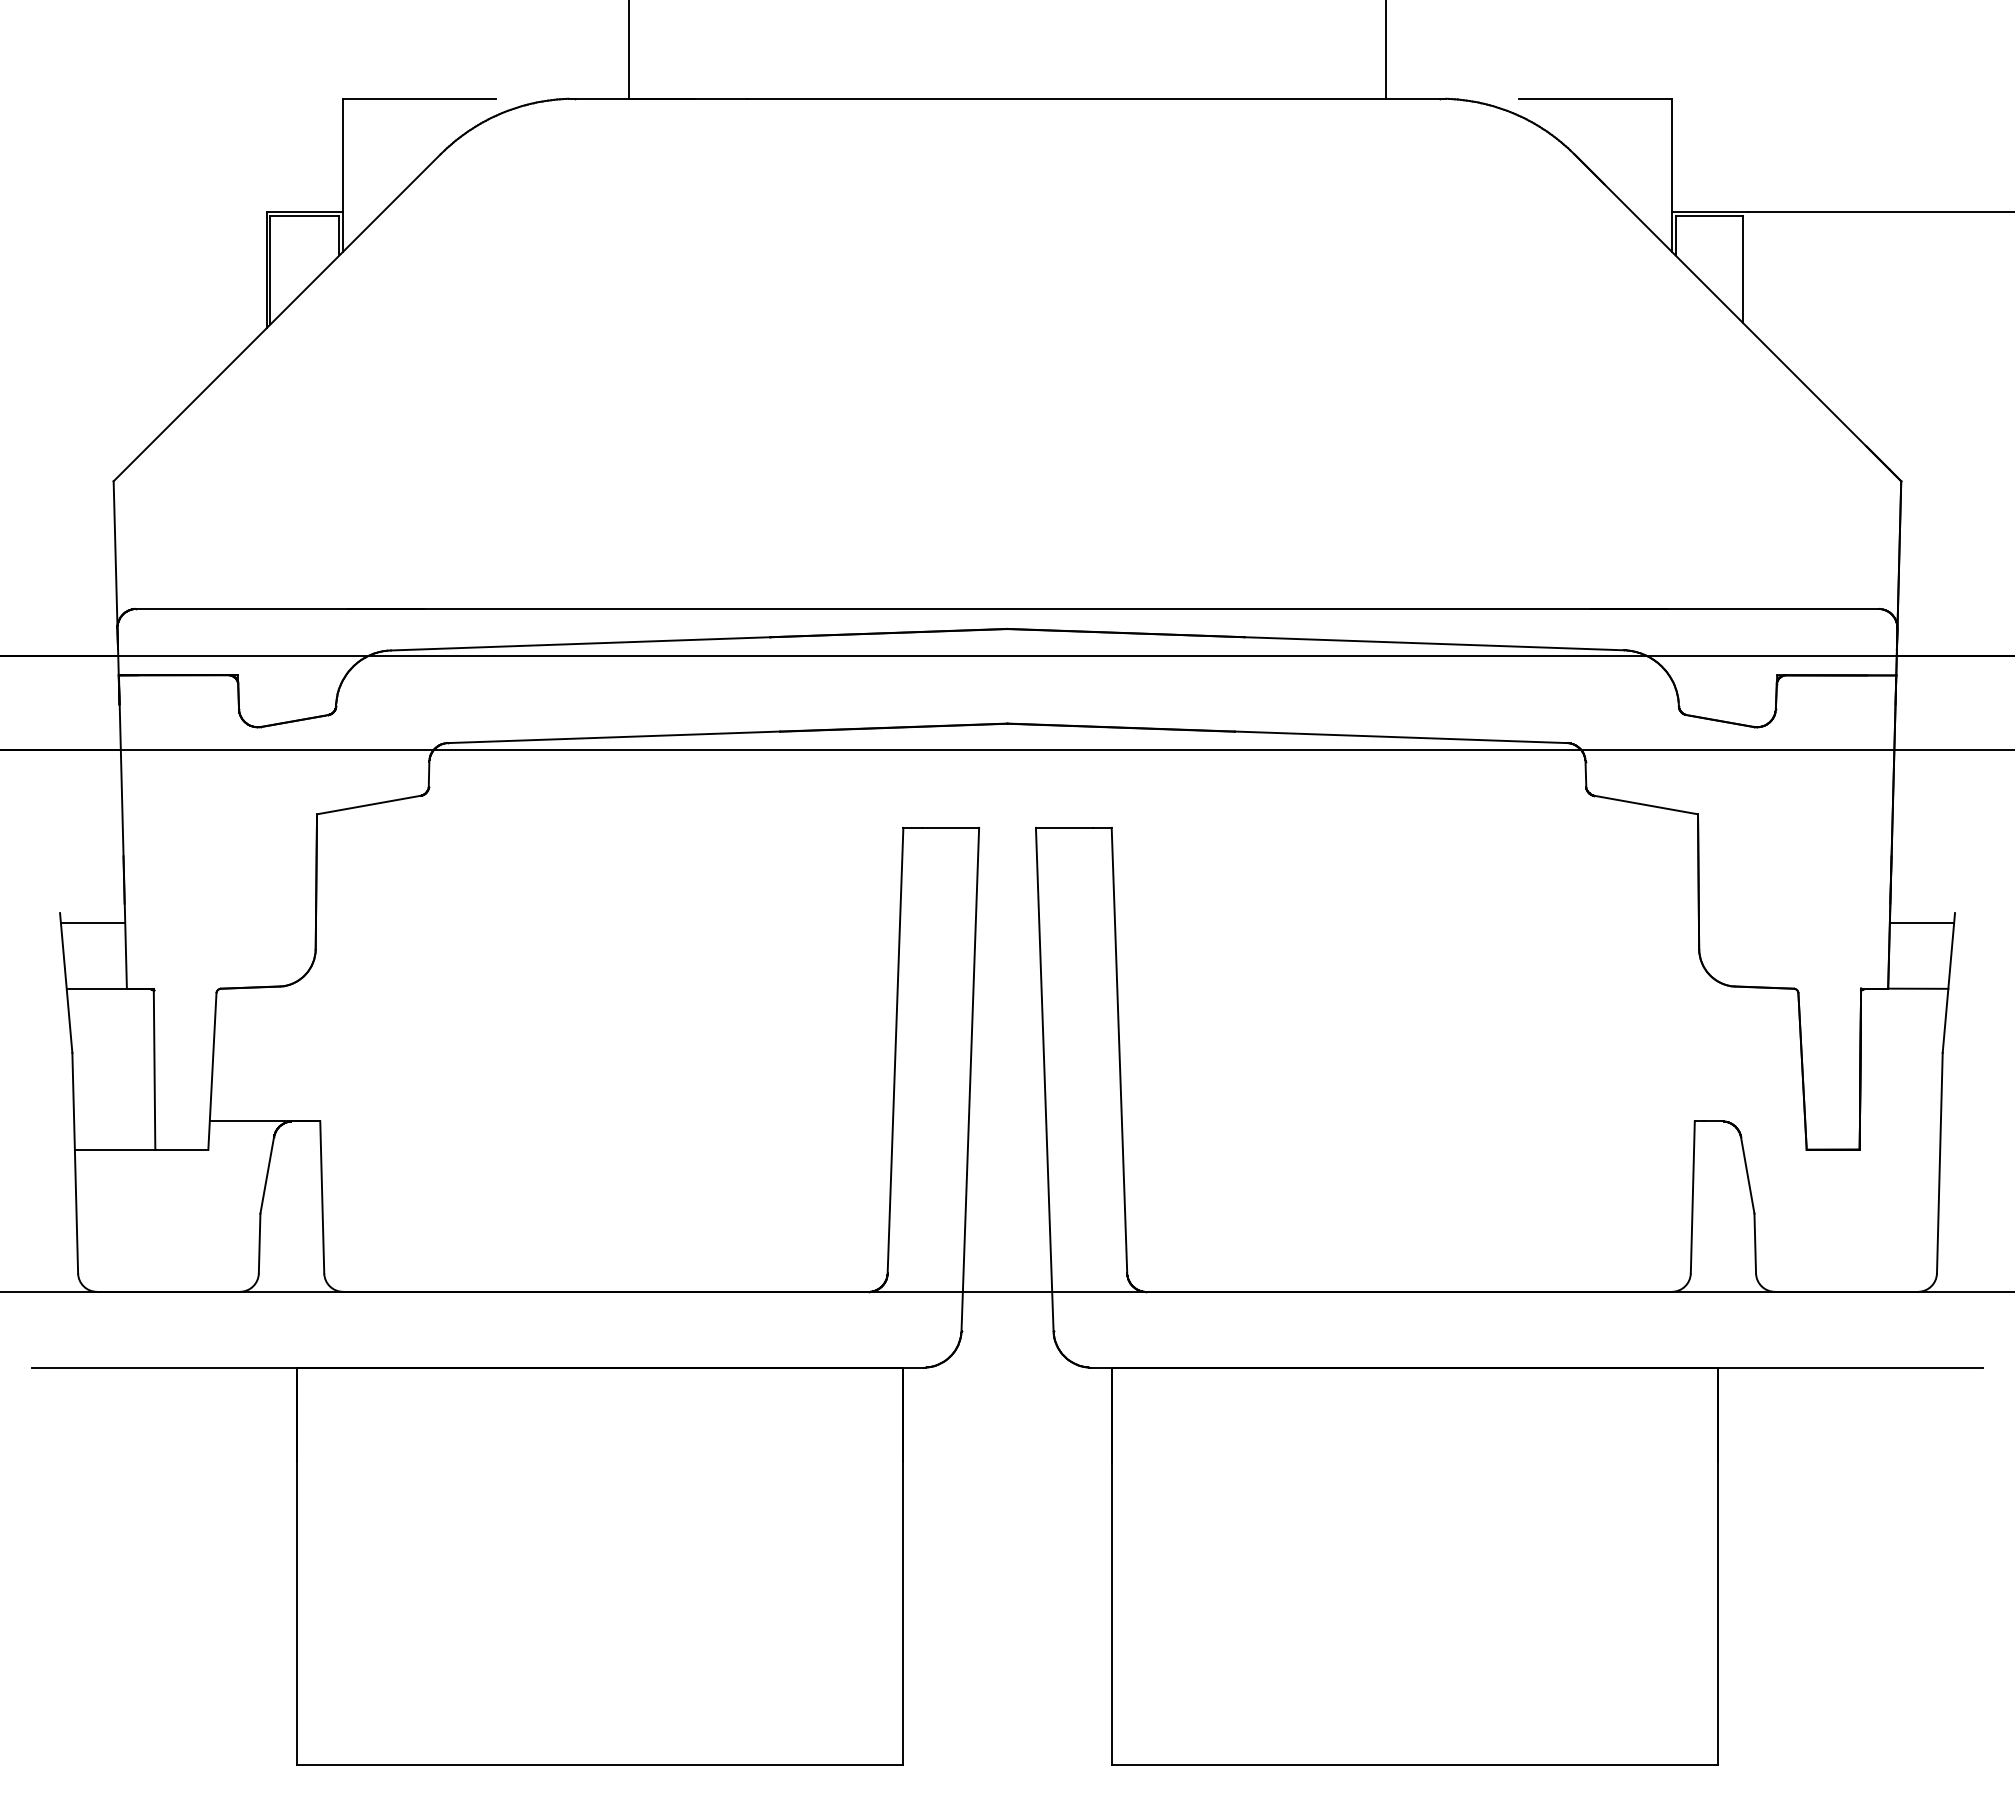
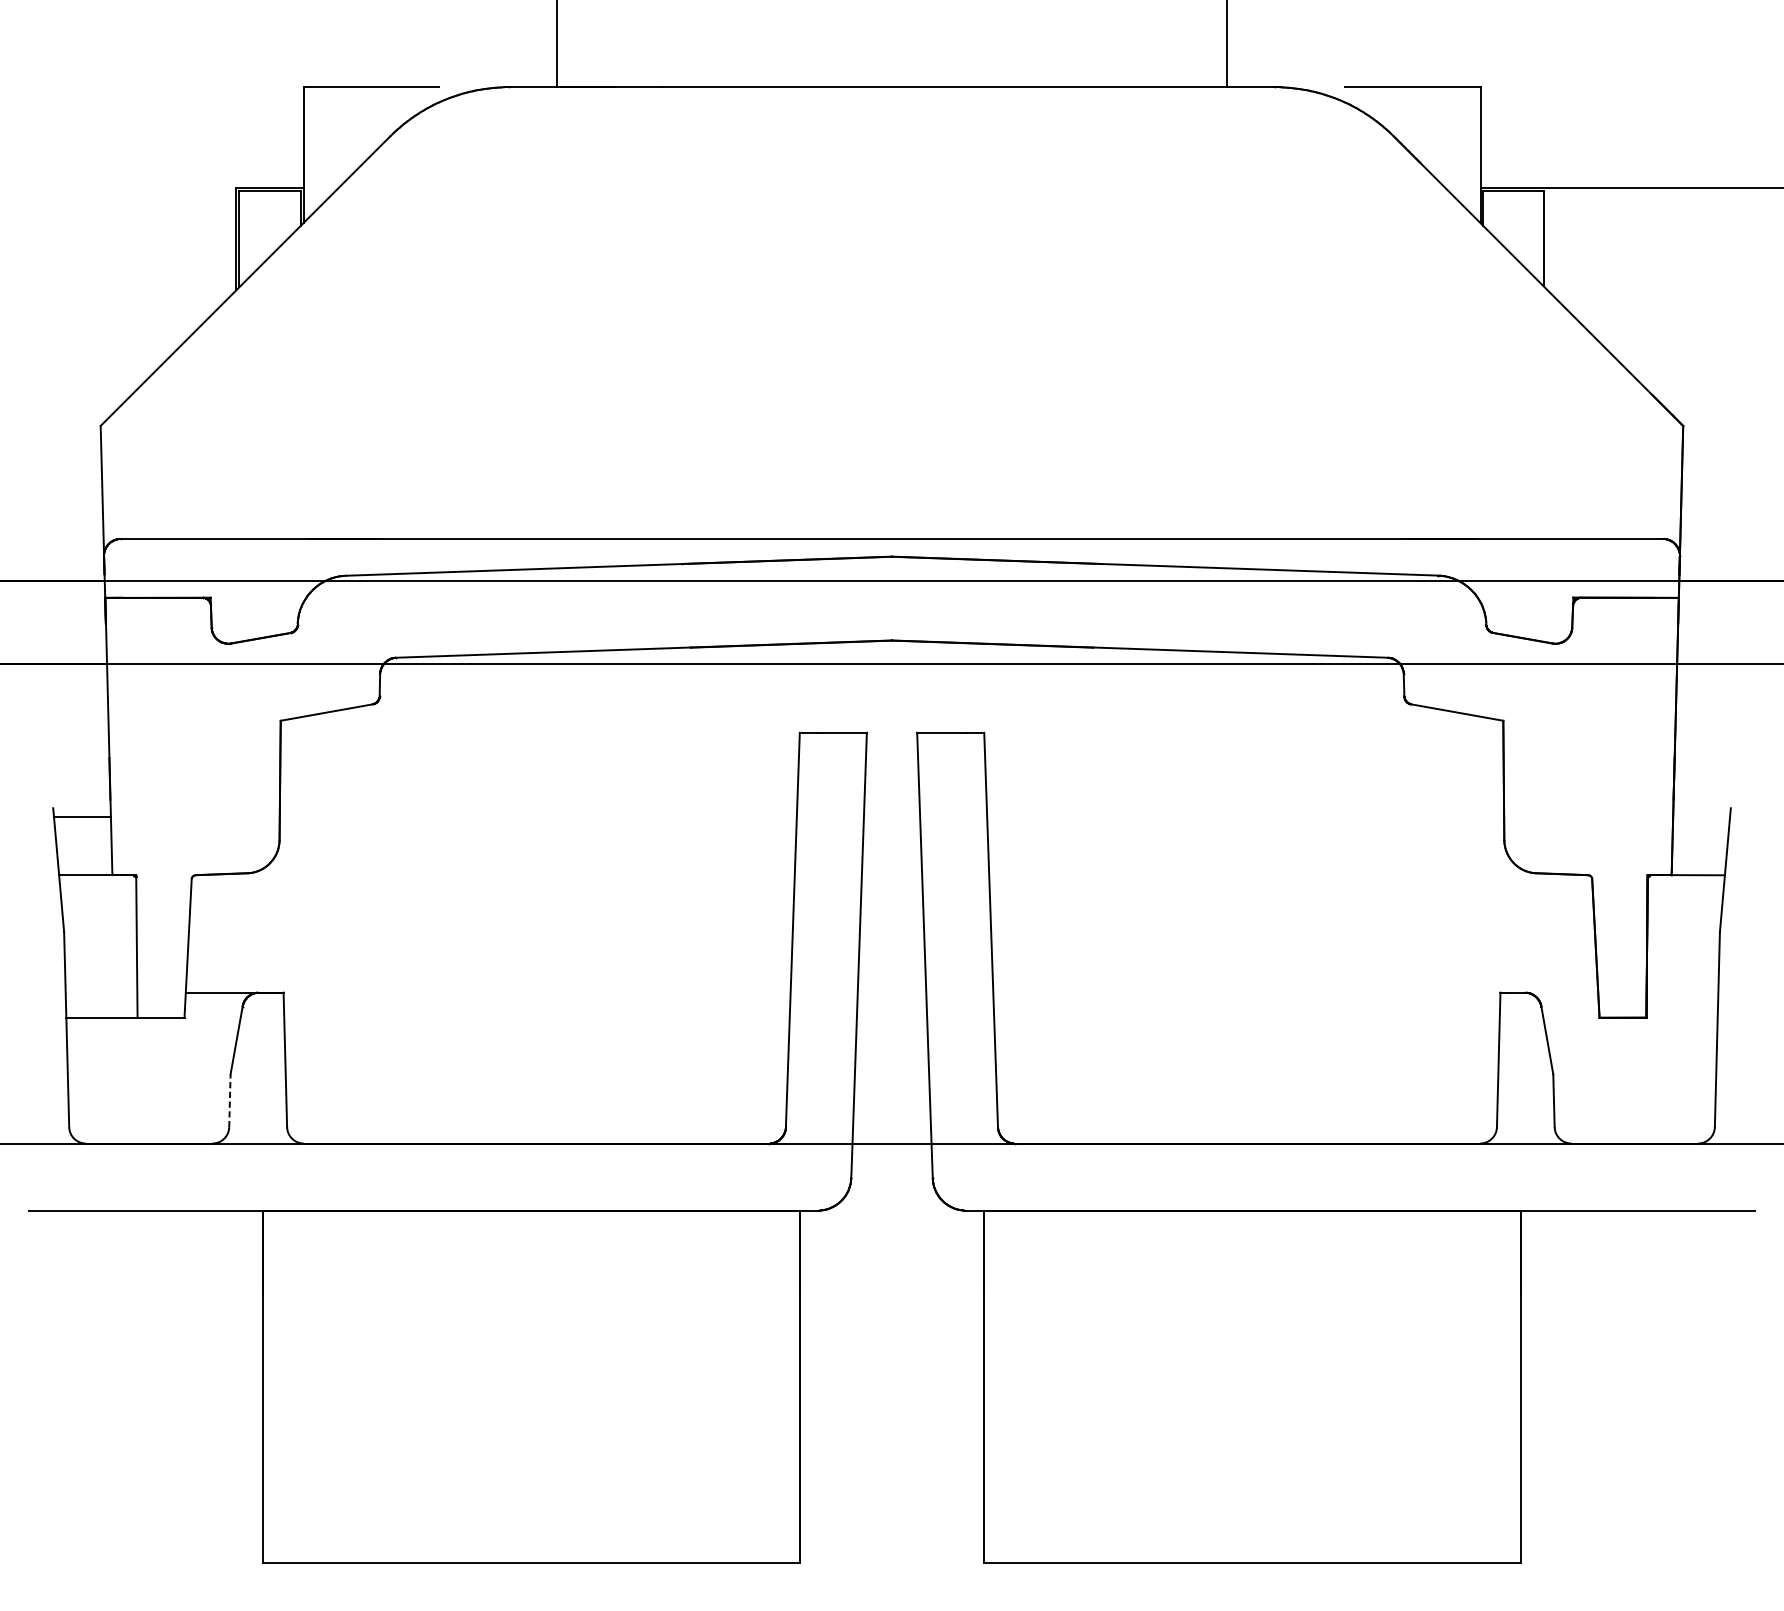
line: (1921, 922) -> (1701, 816), removed
line: (259, 1243) -> (229, 1100), solid -> dashed

